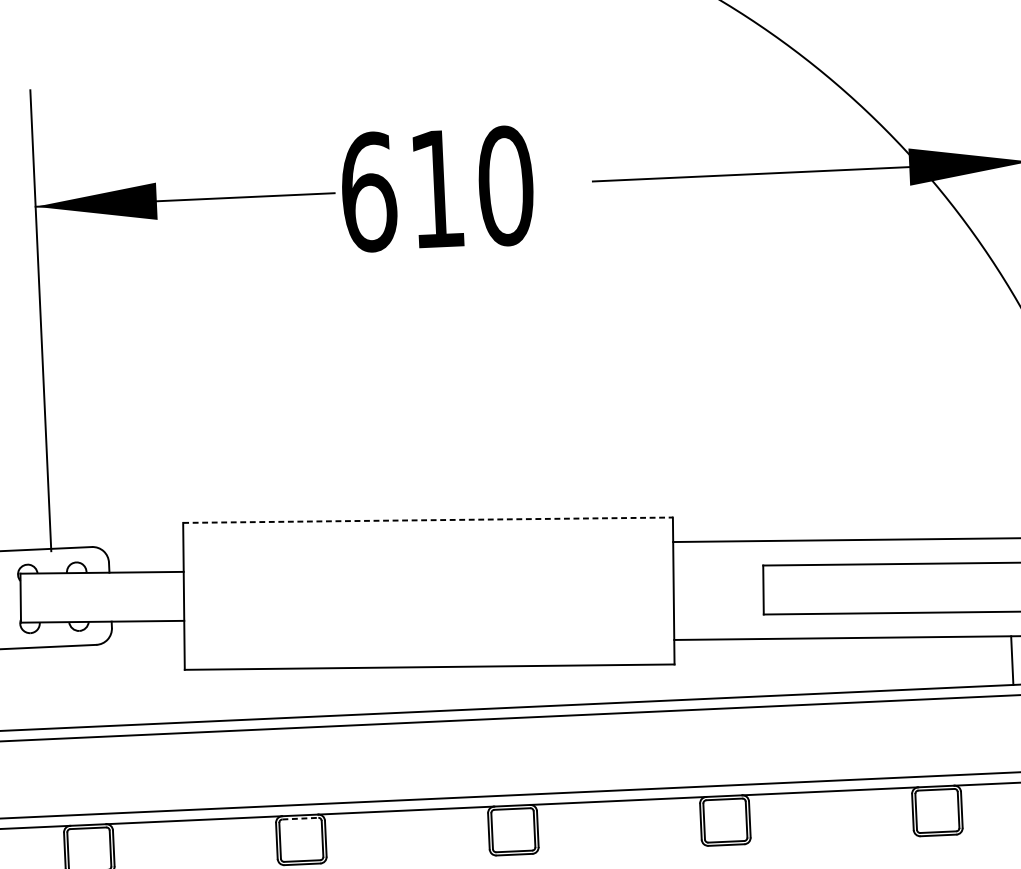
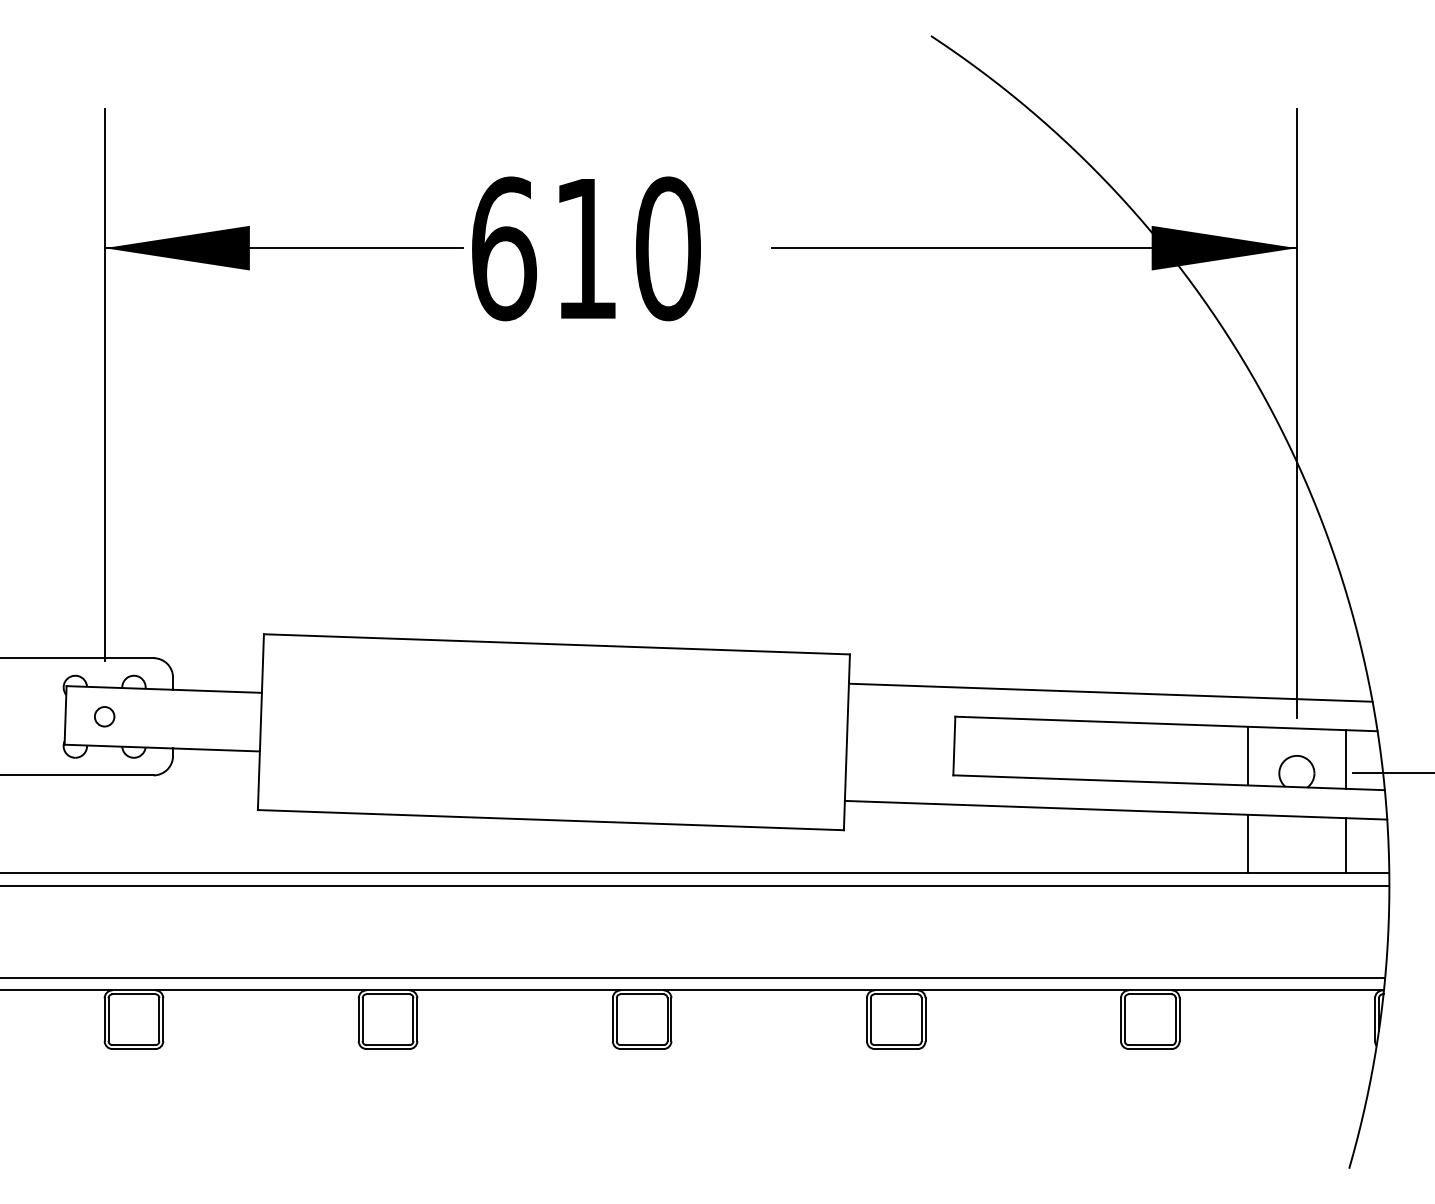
line: (428, 520) -> (557, 644), dashed -> solid
line: (1009, 586) -> (1248, 755), added
circle: (53, 597) -> (104, 716), added
line: (300, 818) -> (388, 994), dashed -> solid

